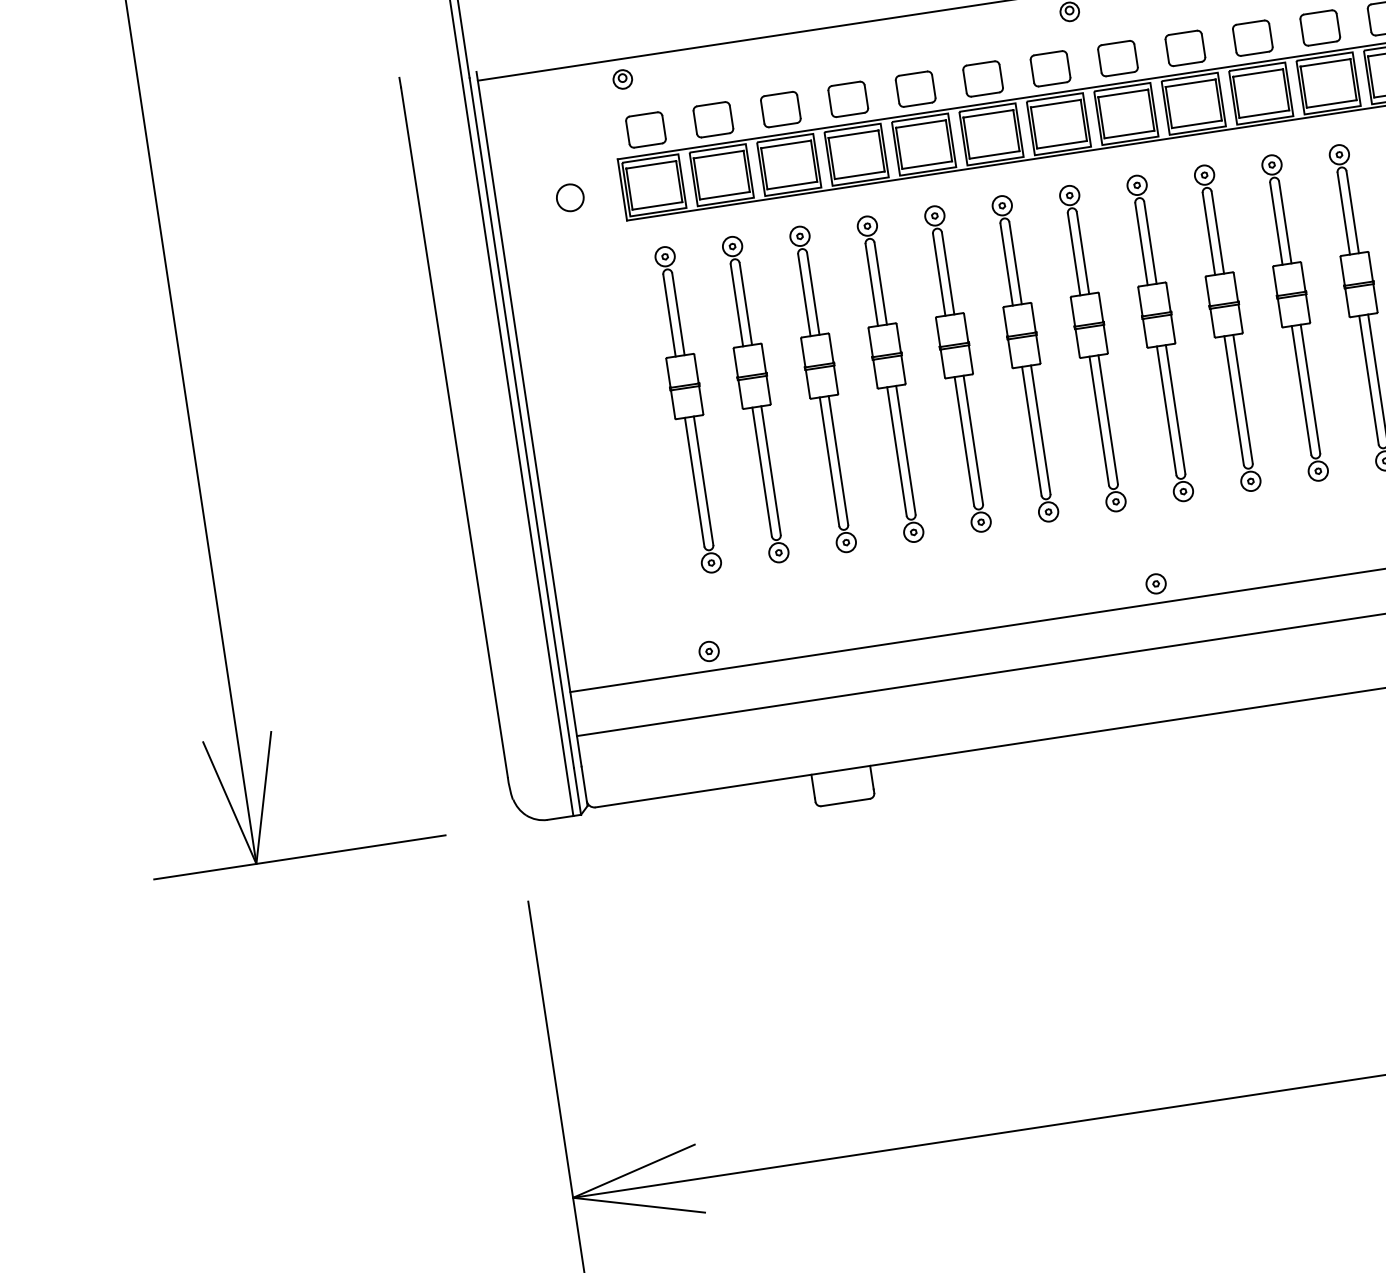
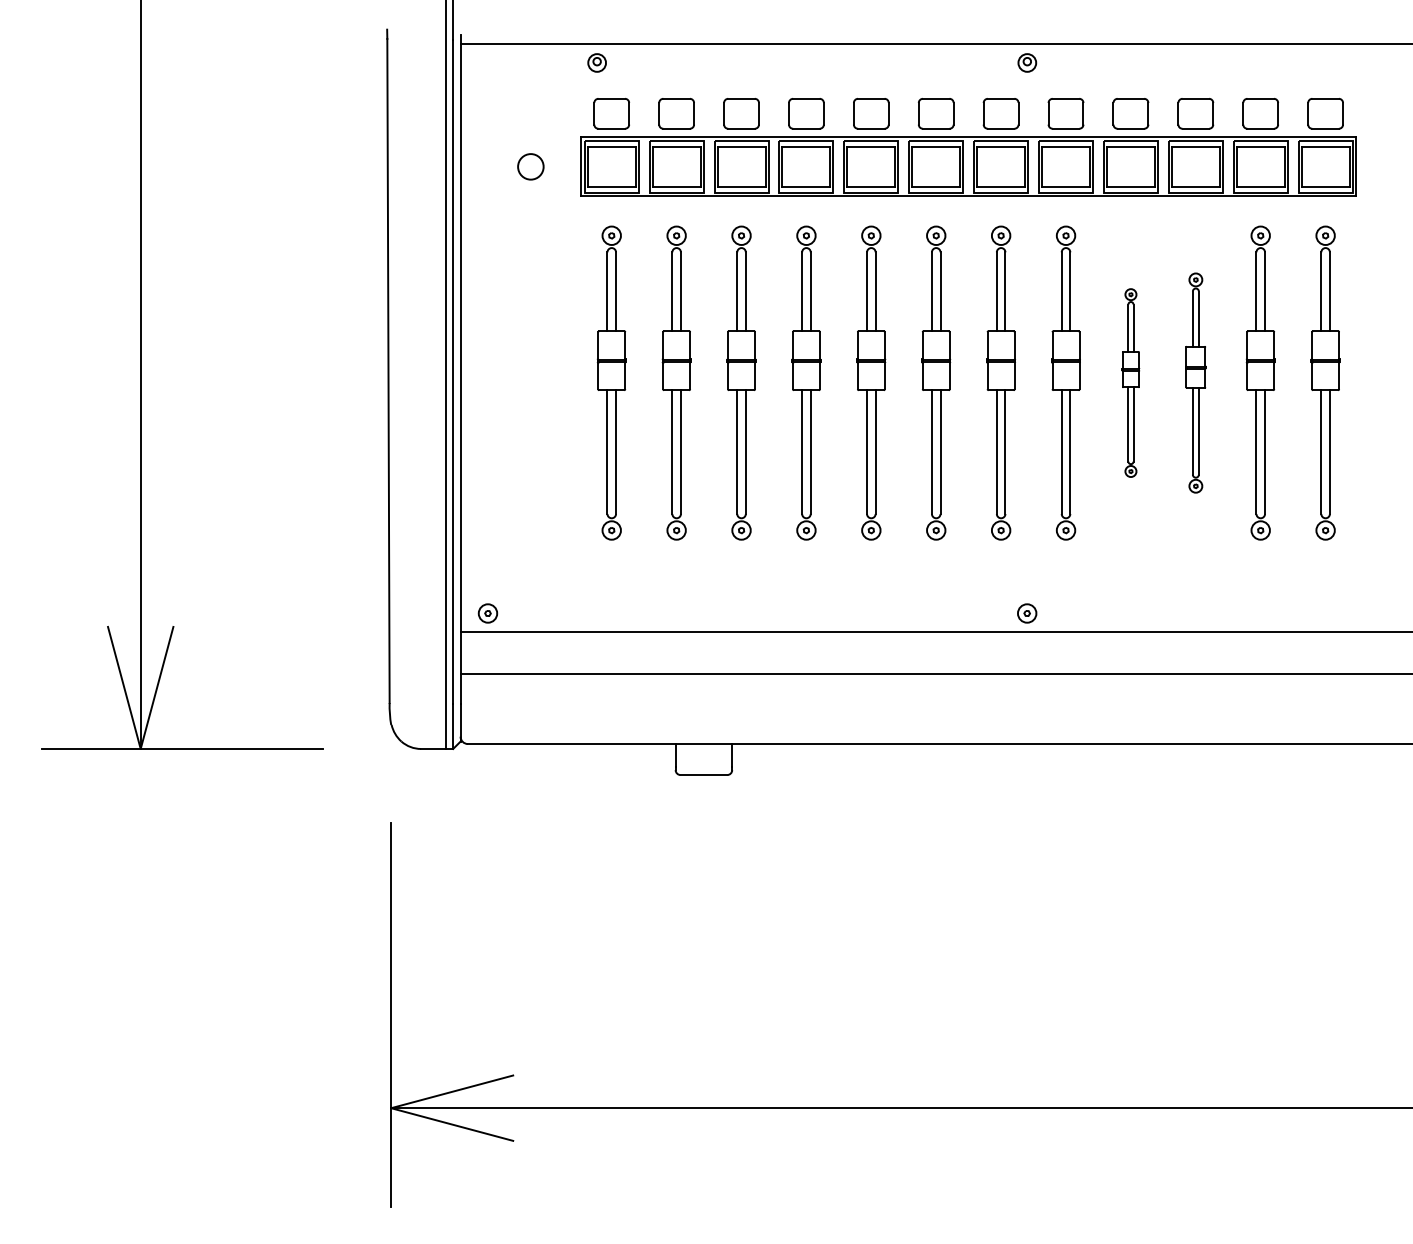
part: (1294, 317) -> (1195, 382), size x0.7
part: (1227, 327) -> (1130, 382), size x0.6
part: (708, 651) -> (487, 613), moved

